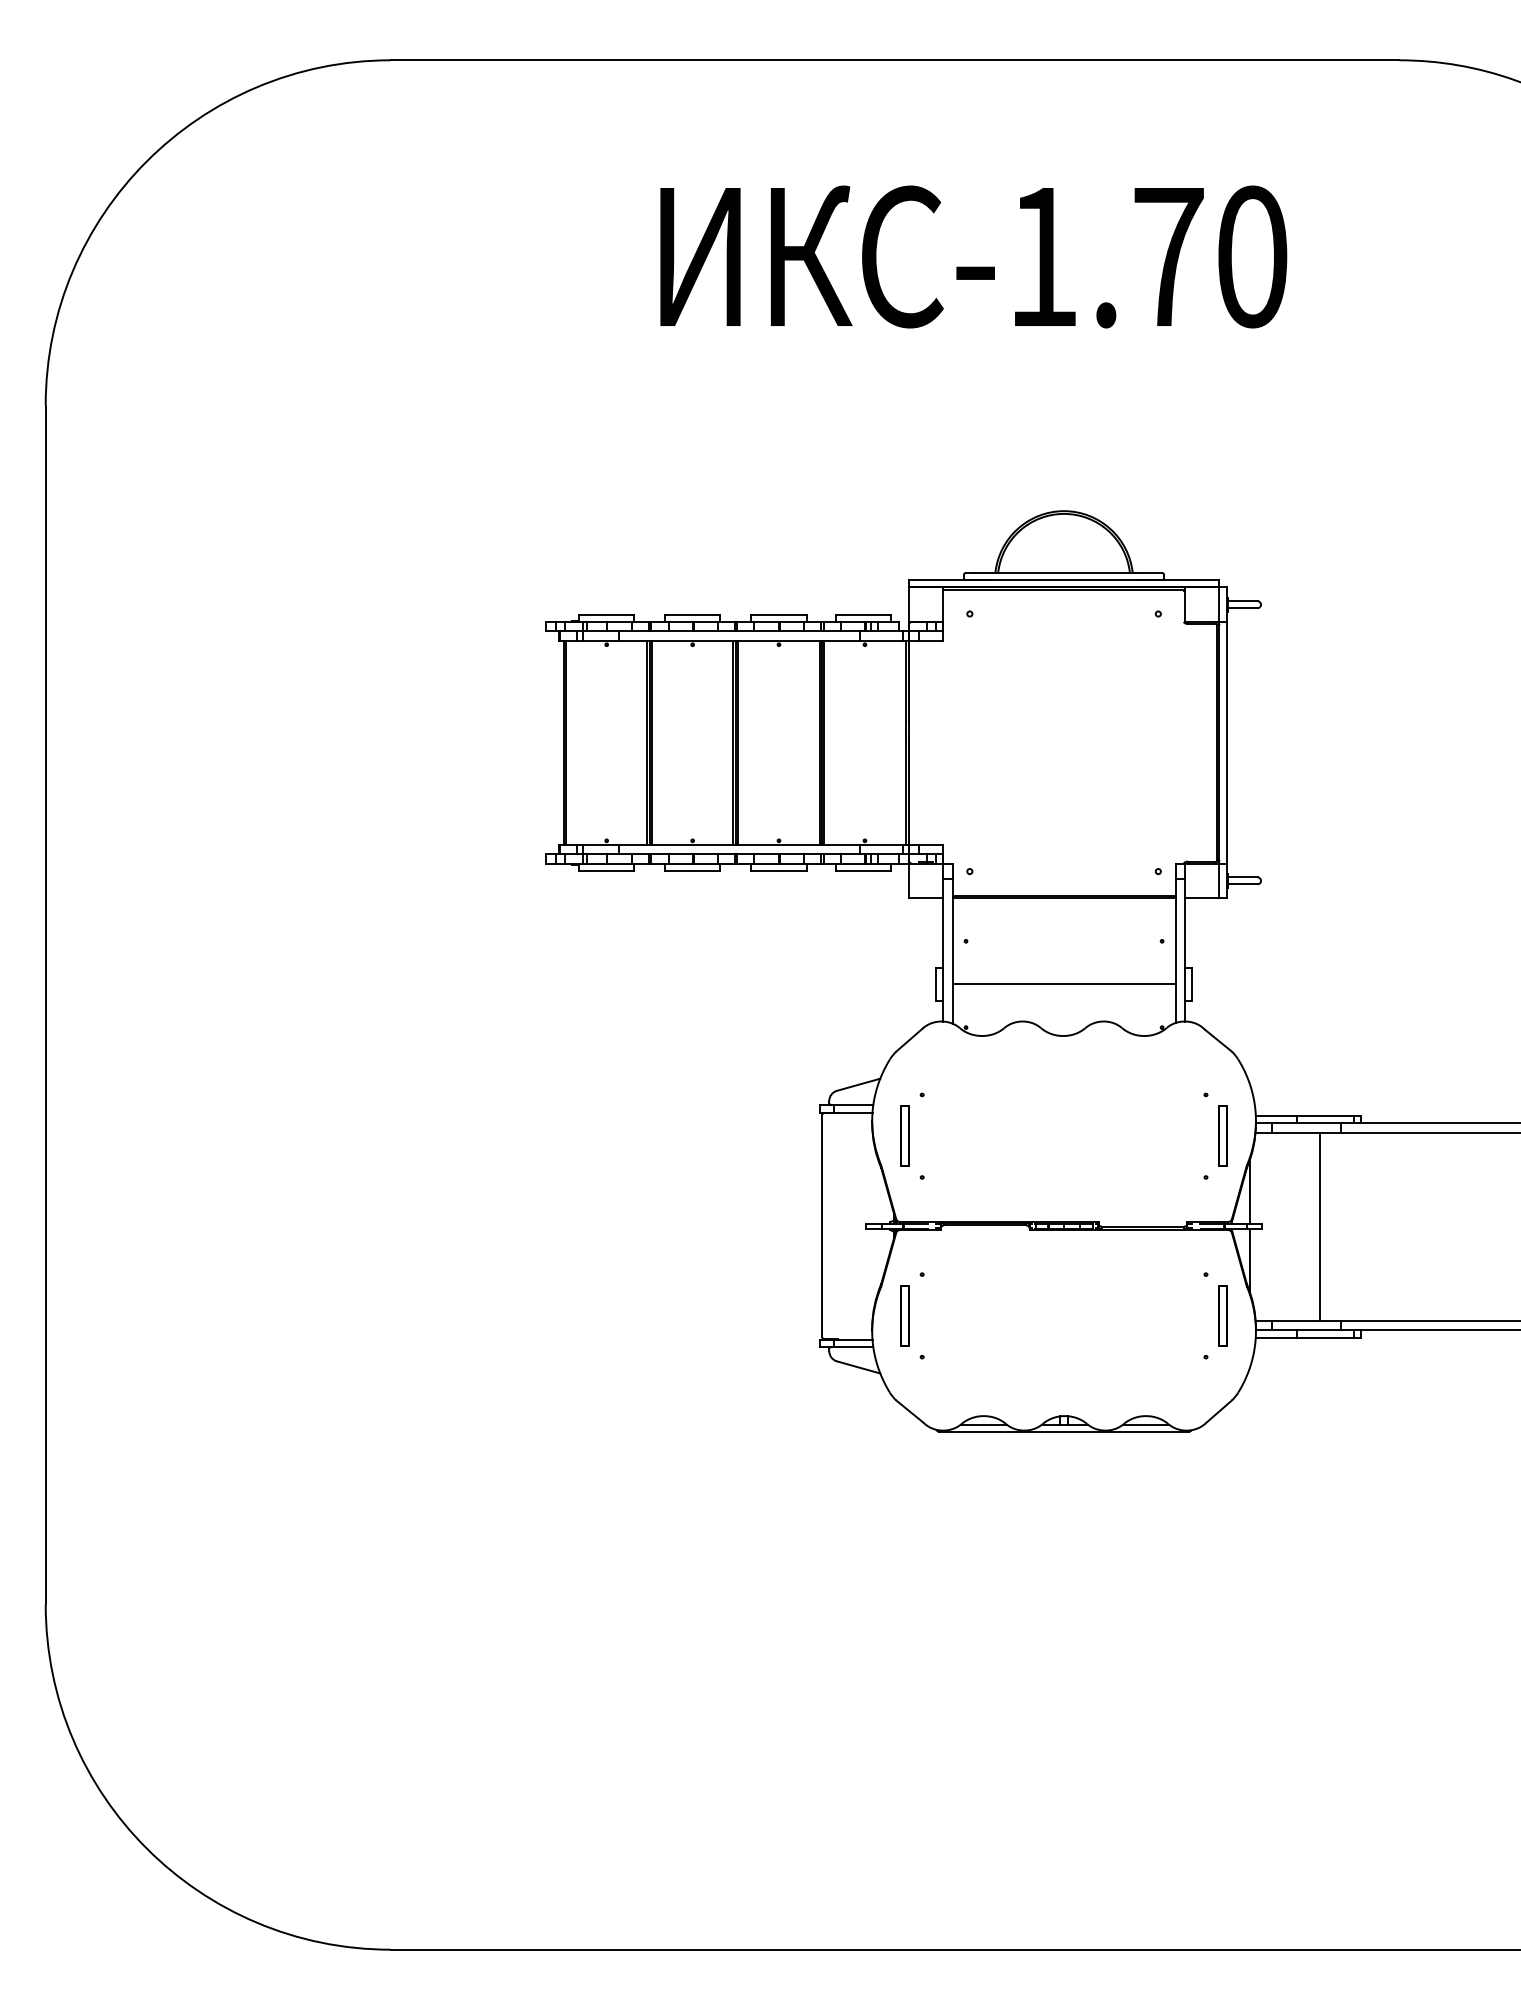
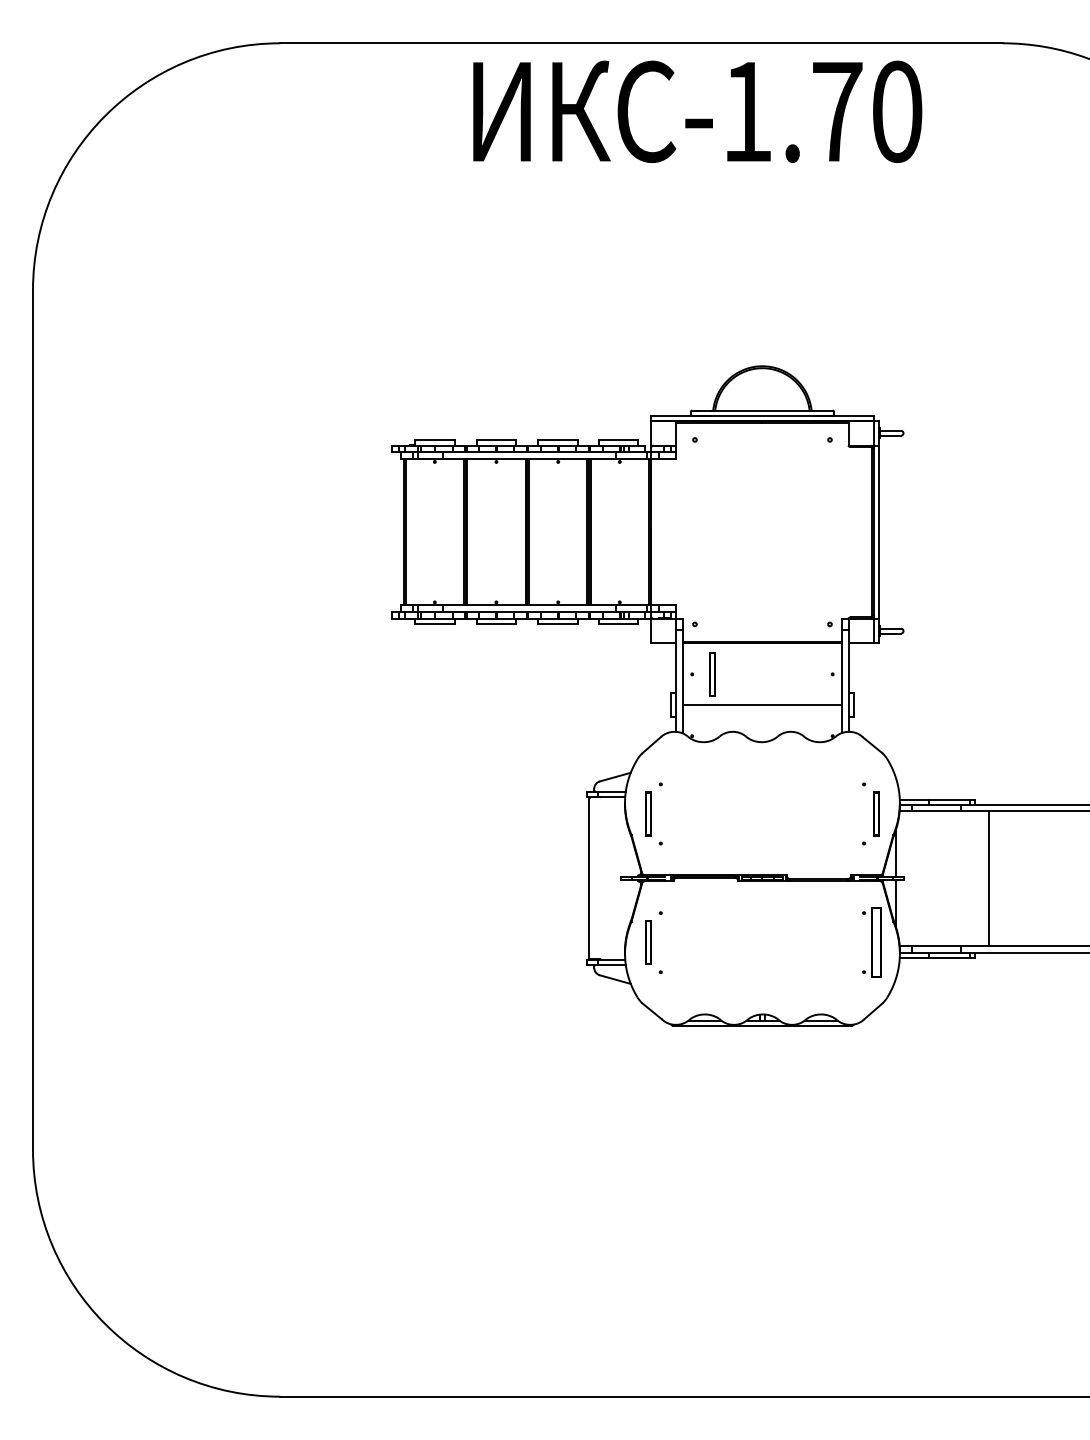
text: (973, 256) -> (697, 111), moved
part: (993, 940) -> (711, 673), added
line: (1319, 1226) -> (989, 878), moved
part: (1222, 1315) -> (875, 942), size x1.6

